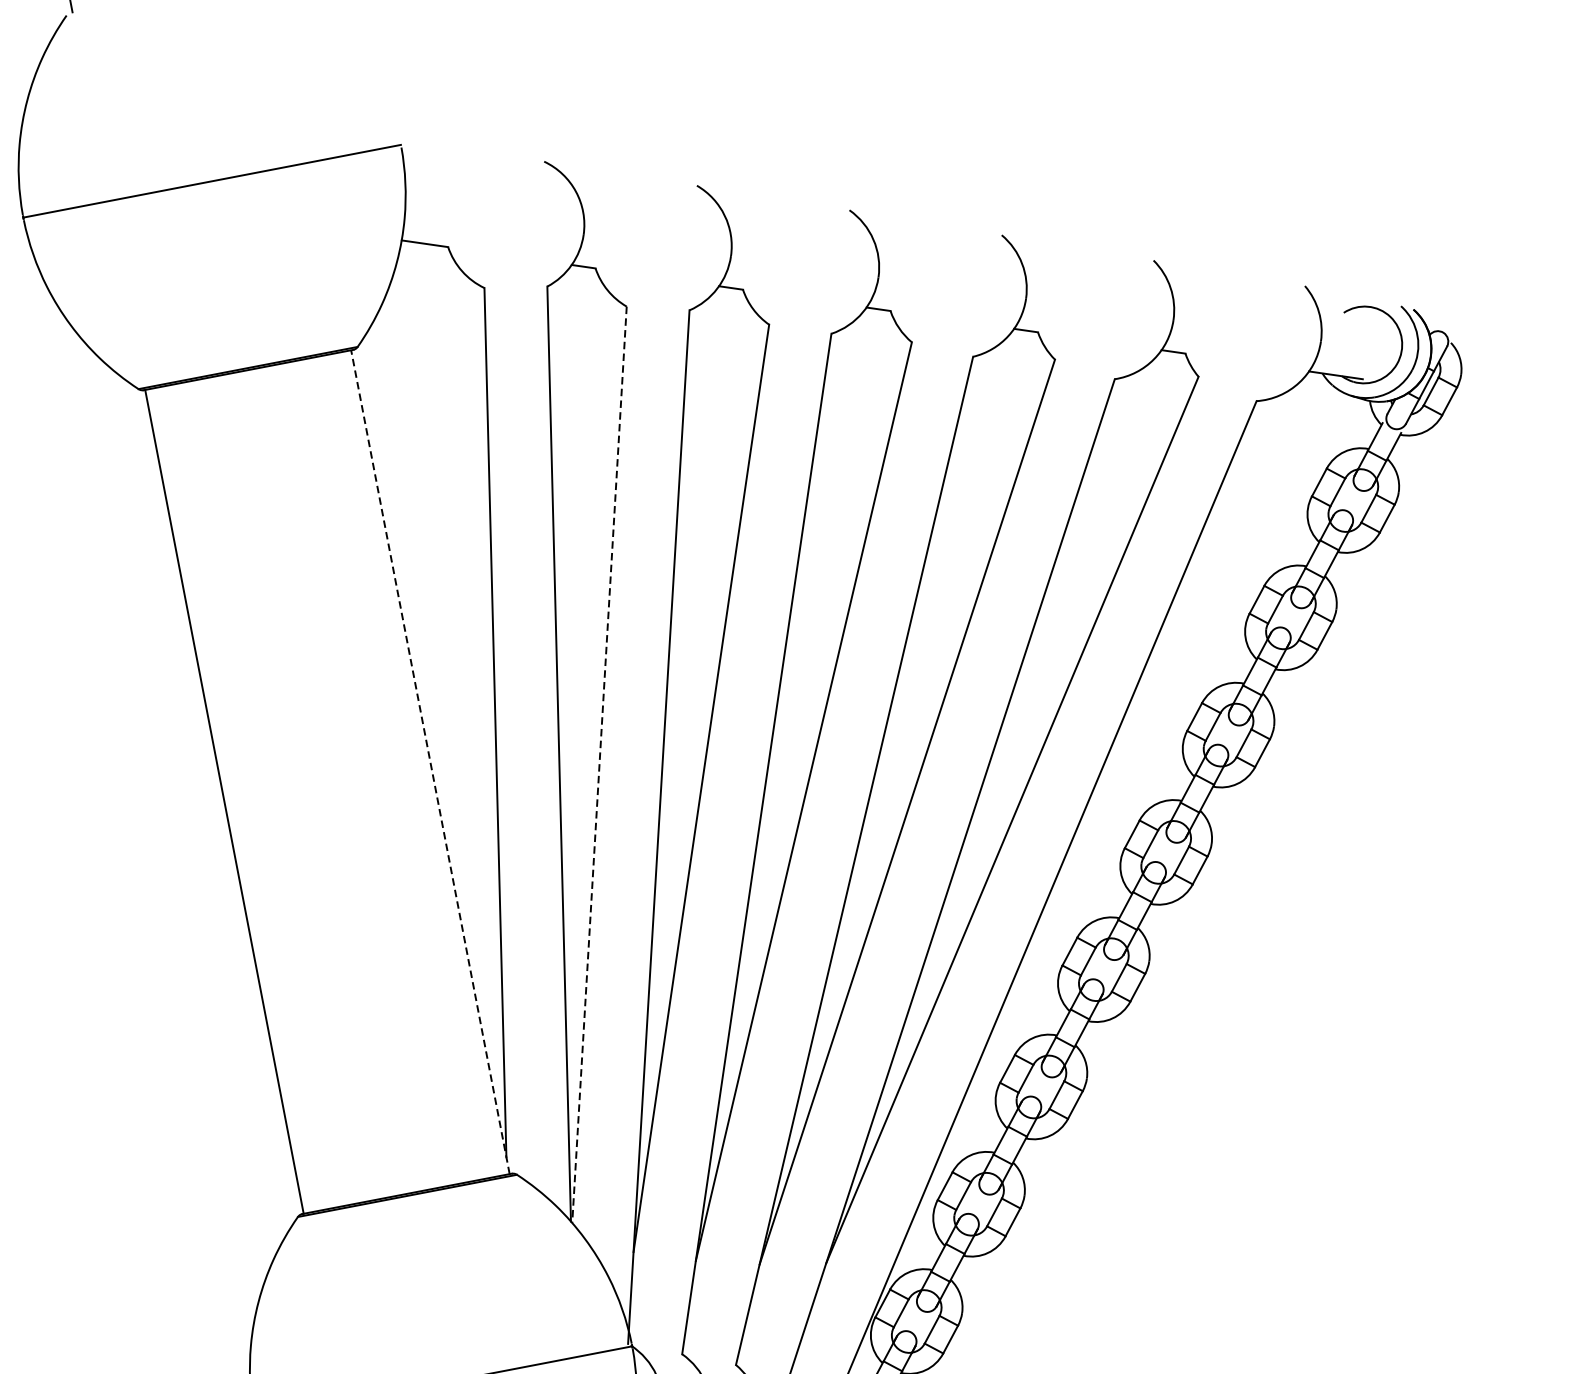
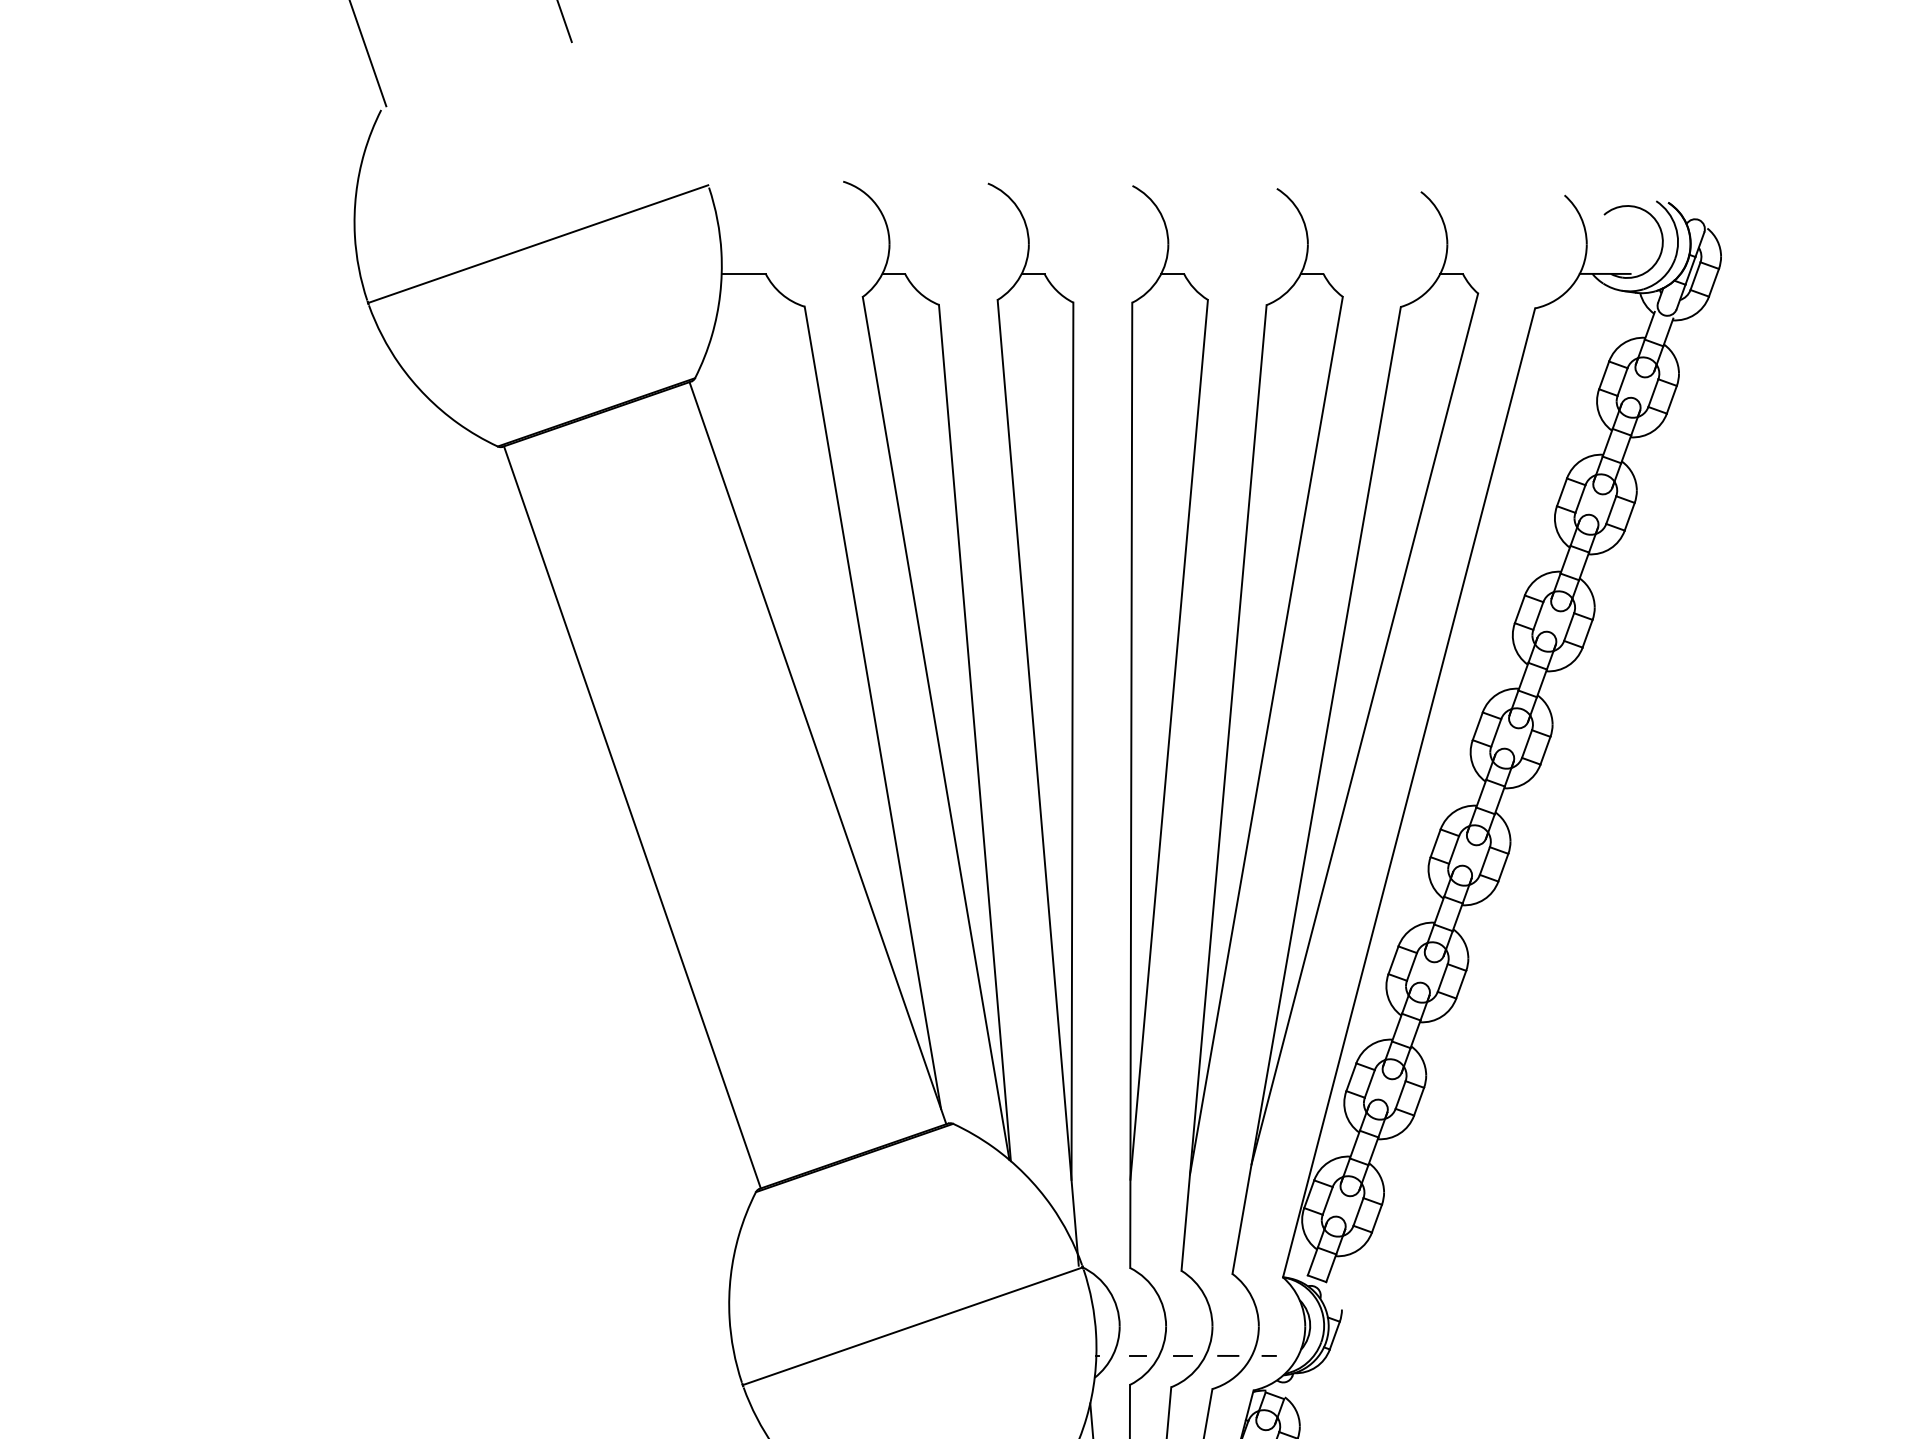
line: (429, 762) -> (817, 753), dashed -> solid
line: (598, 765) -> (974, 733), dashed -> solid

